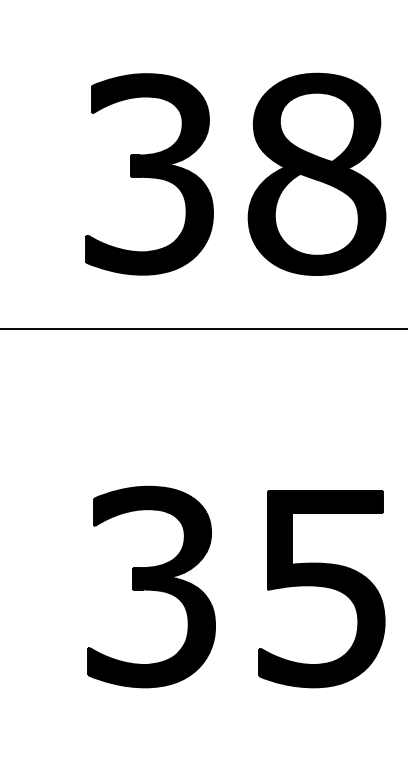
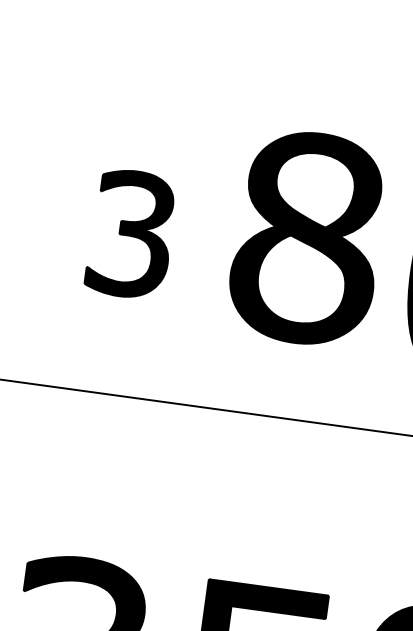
part: (316, 173) -> (307, 237), moved
part: (149, 174) -> (131, 234), size x0.6

